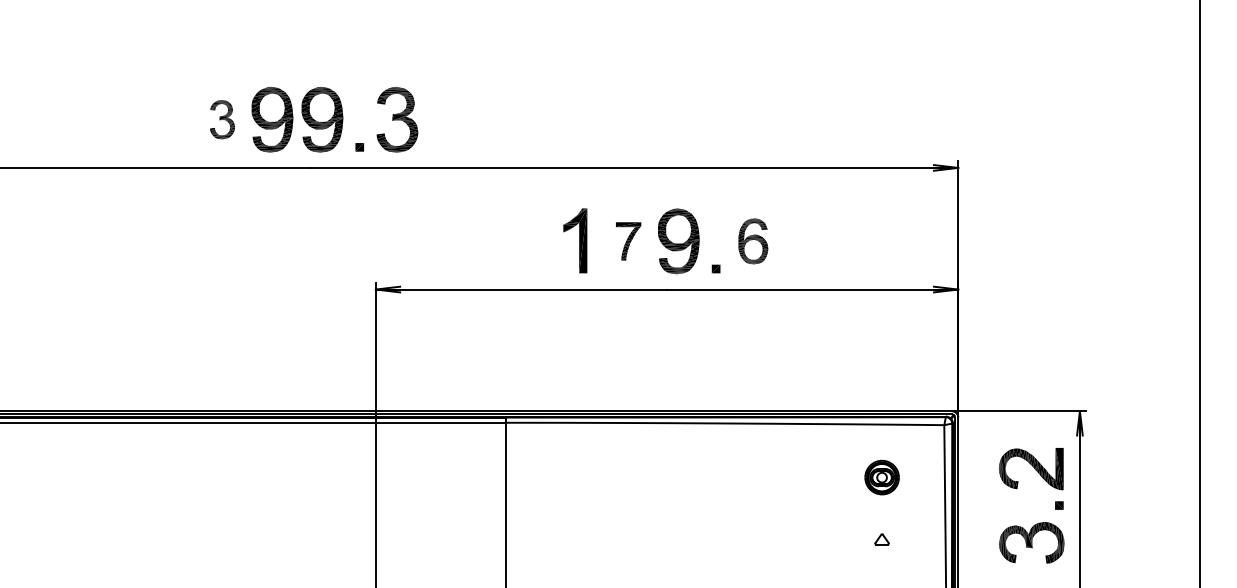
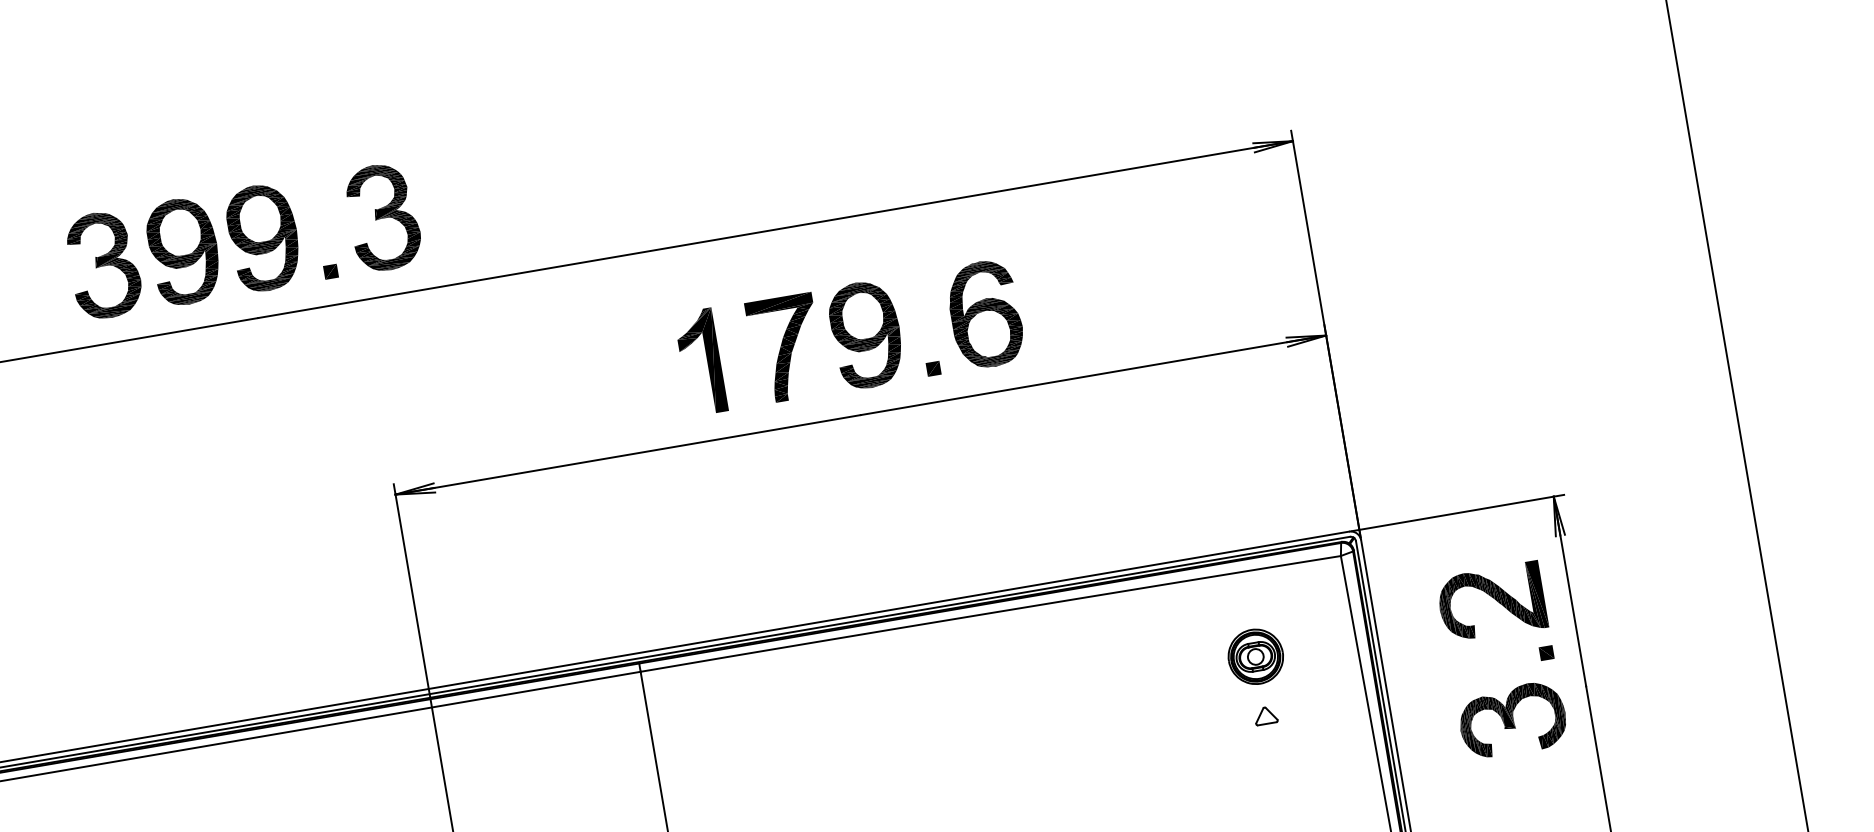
part: (222, 119) -> (104, 264), size x1.67
part: (628, 241) -> (786, 348), size x1.67
part: (753, 241) -> (985, 314), size x1.43
part: (881, 539) -> (1264, 715), moved

